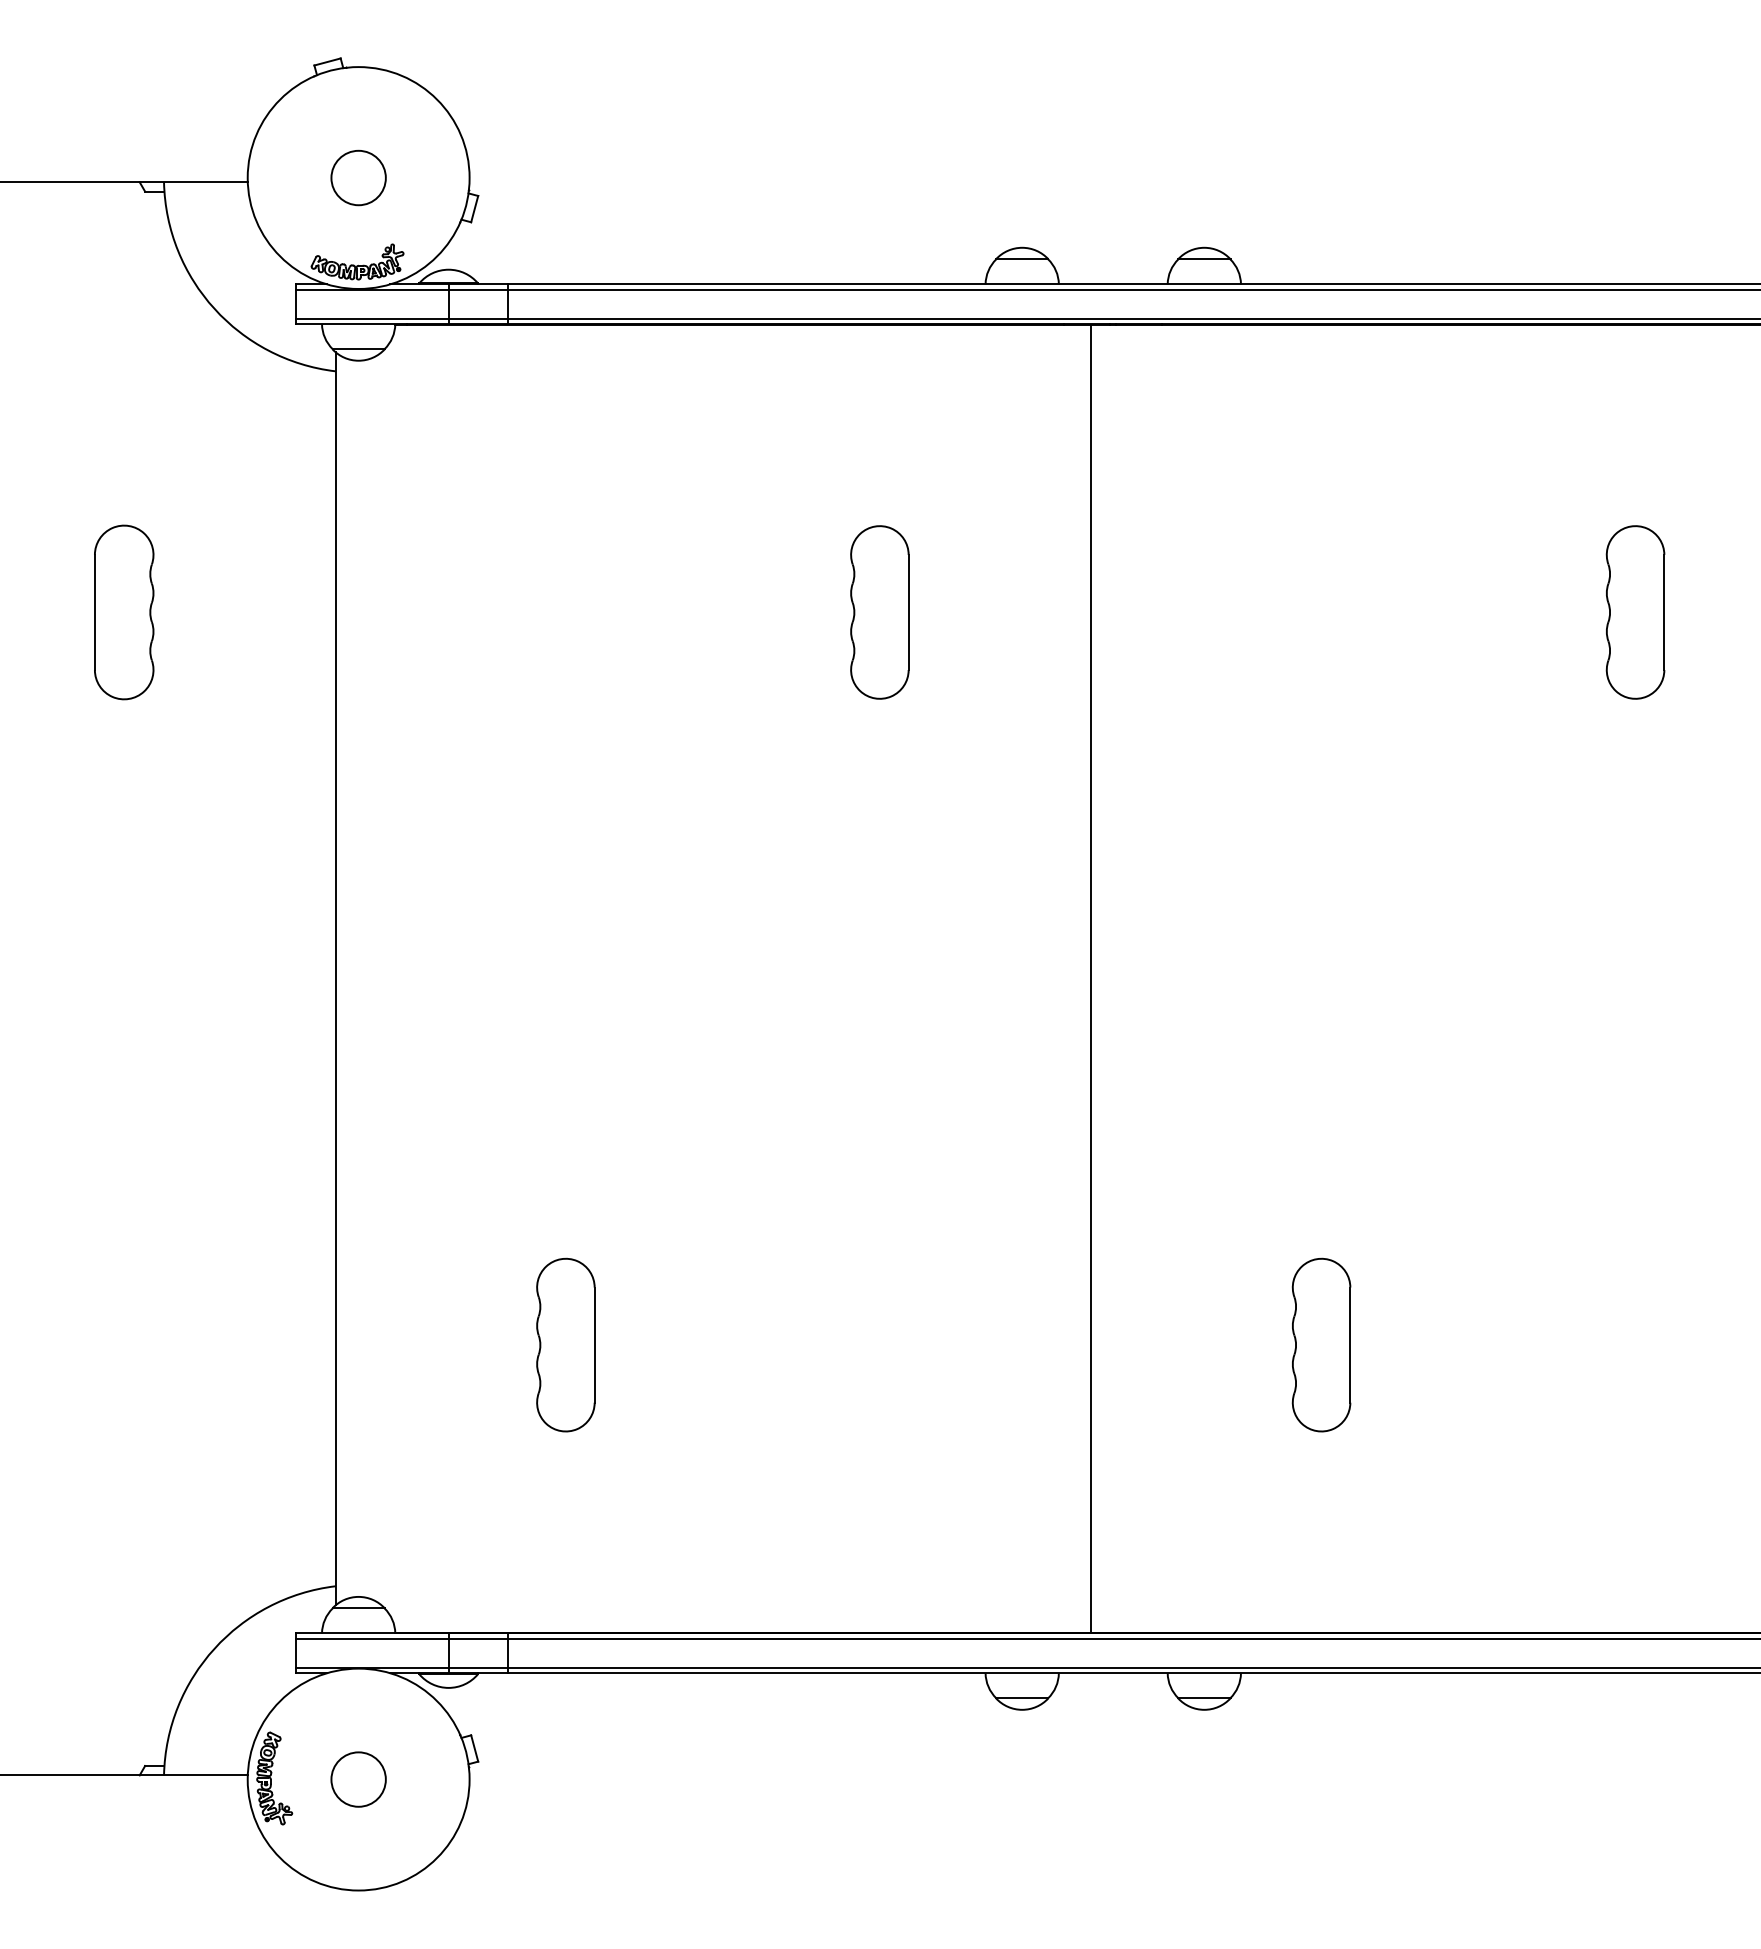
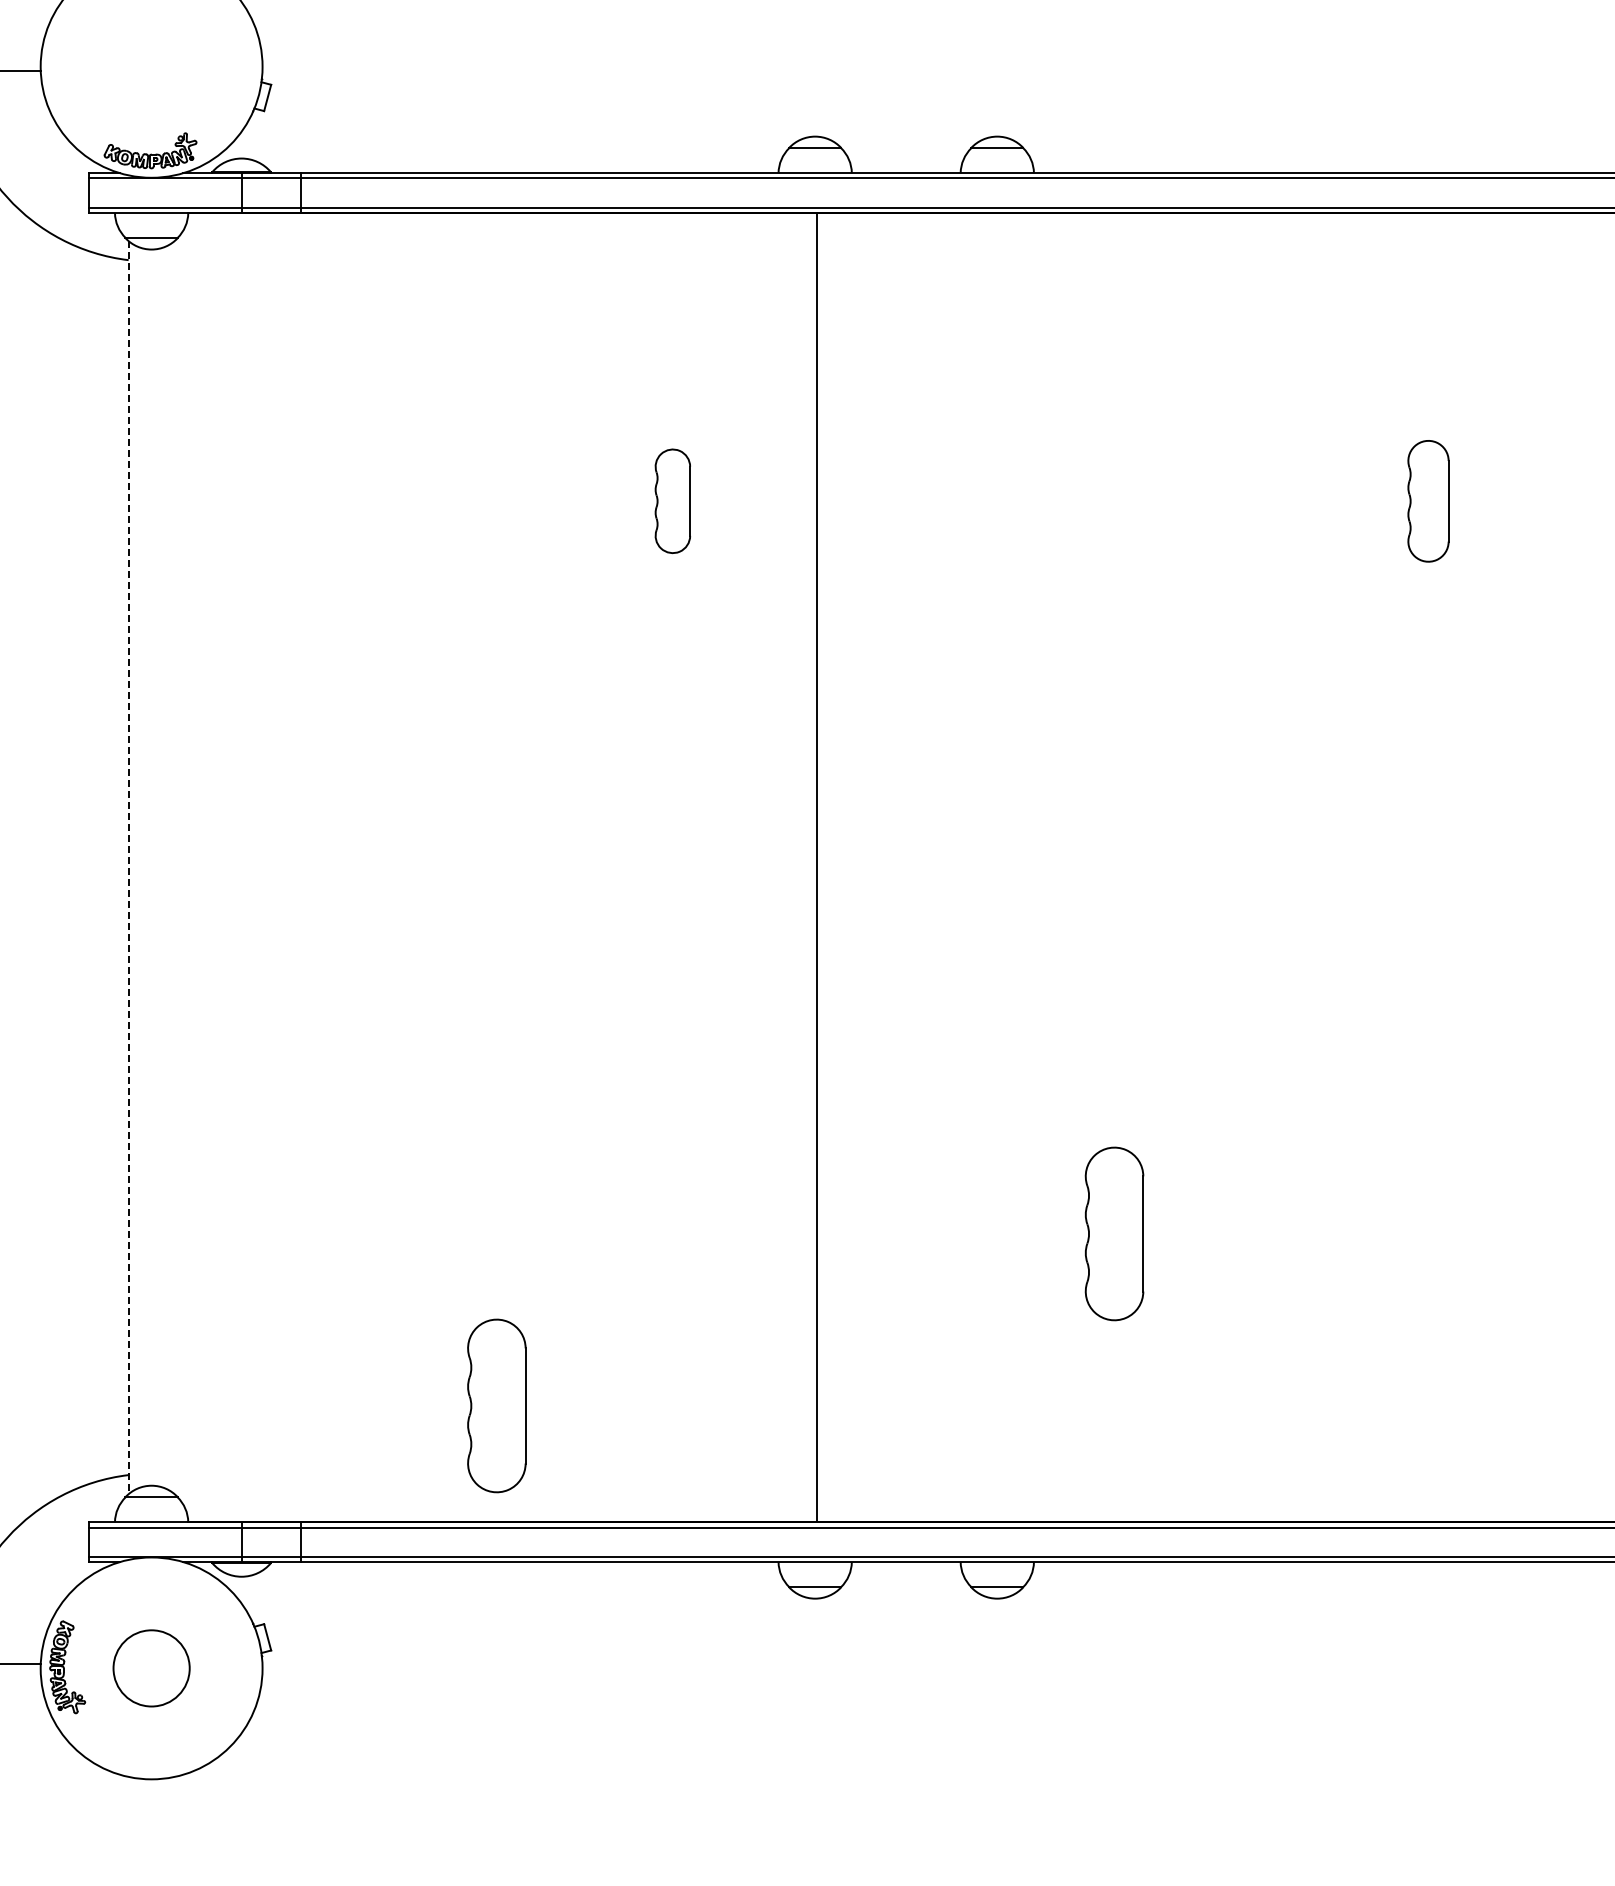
circle: (358, 177) -> (151, 66), removed
part: (879, 612) -> (672, 501), size x0.6
part: (1635, 612) -> (1428, 501), size x0.7
line: (335, 978) -> (128, 867), solid -> dashed
line: (1091, 978) -> (817, 867), moved
part: (565, 1344) -> (496, 1405), moved
circle: (358, 1779) -> (151, 1668), size x1.4

